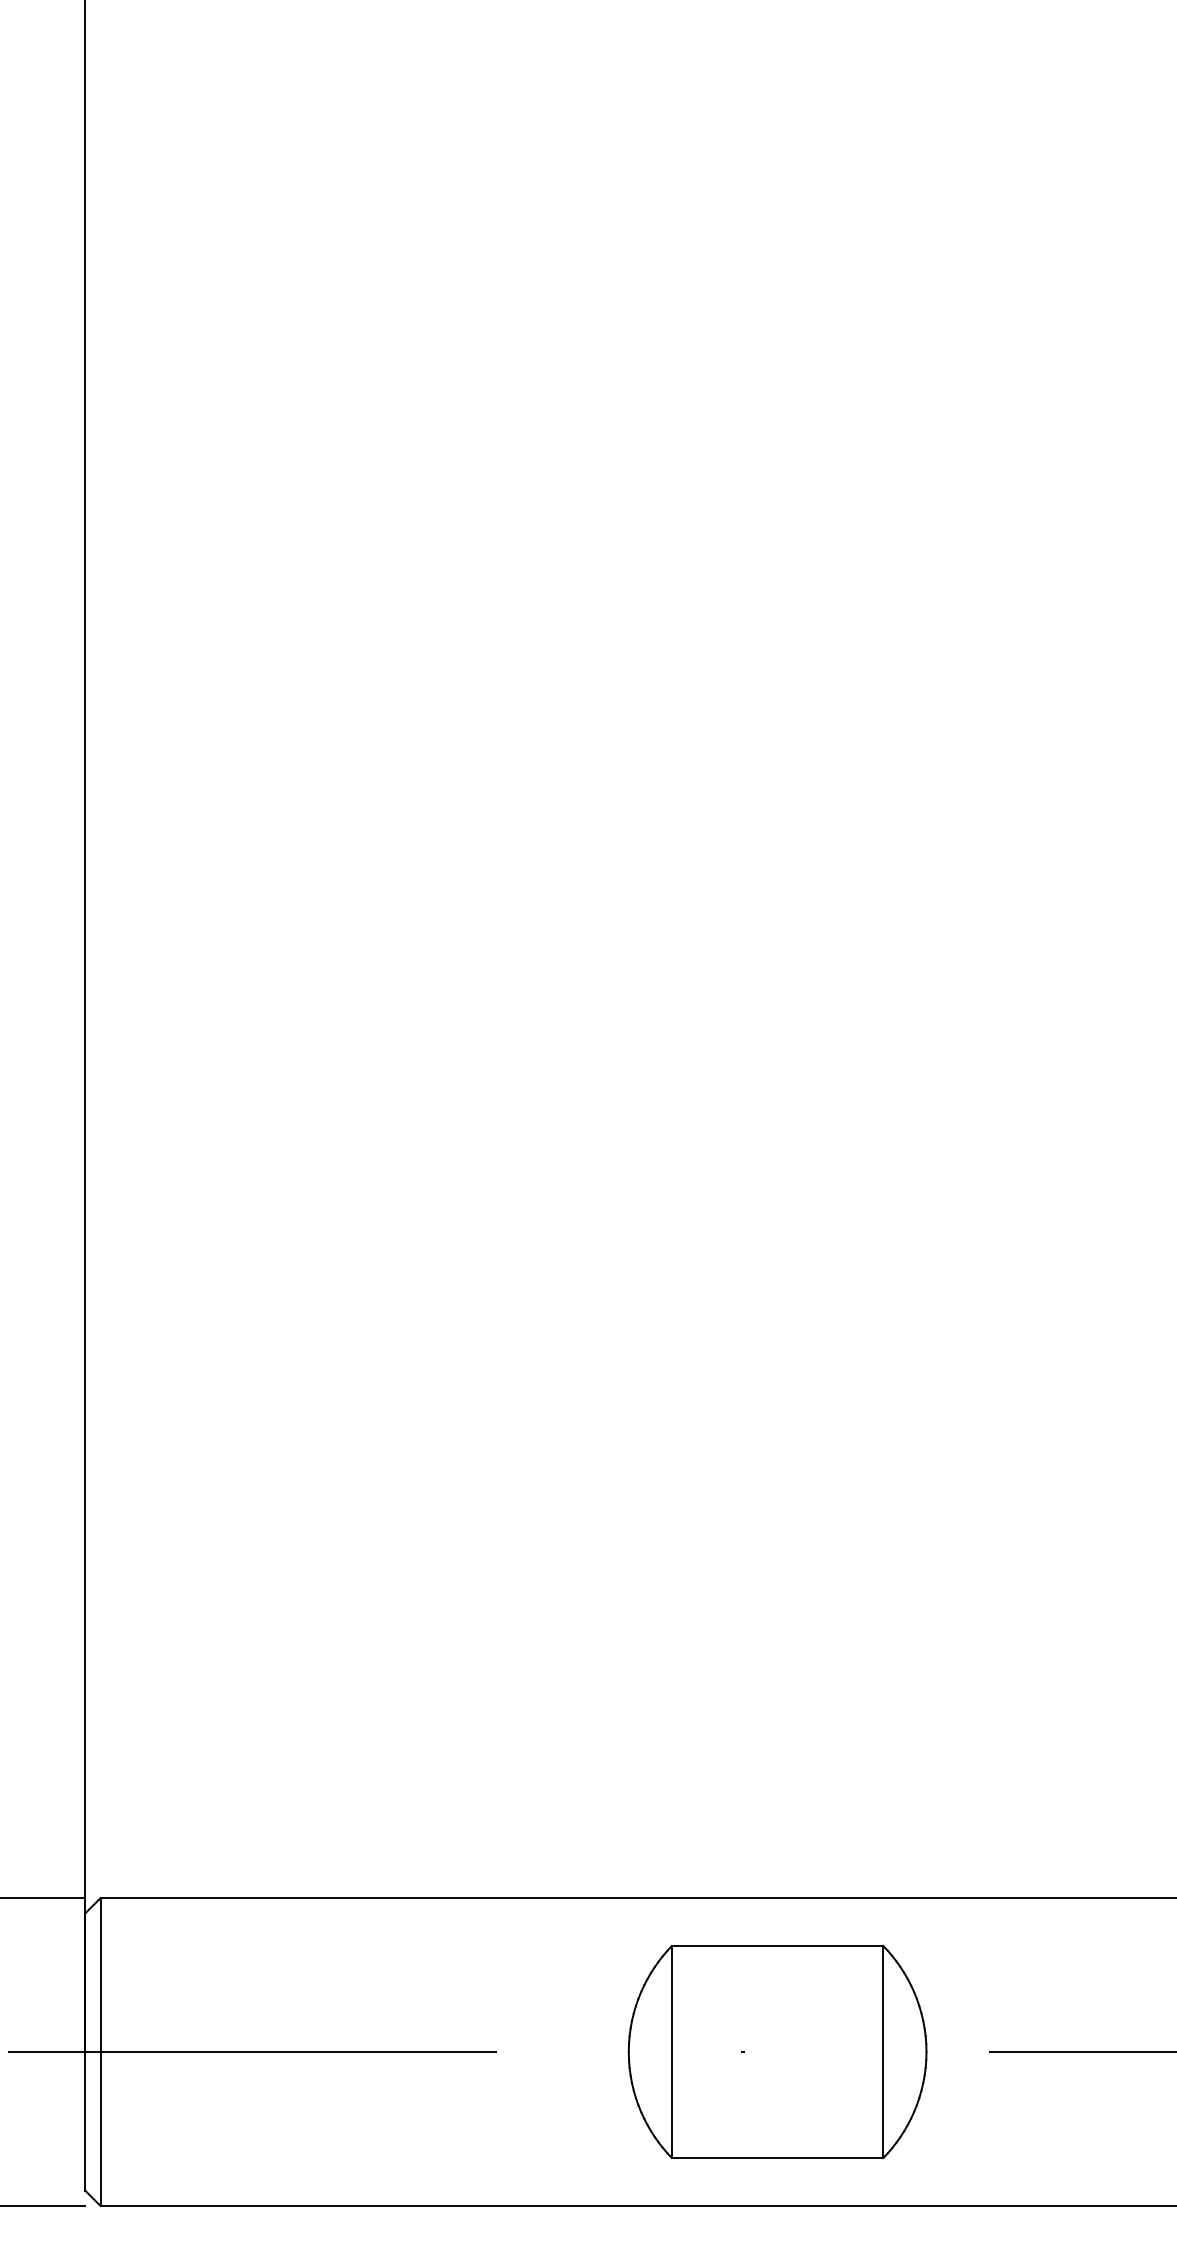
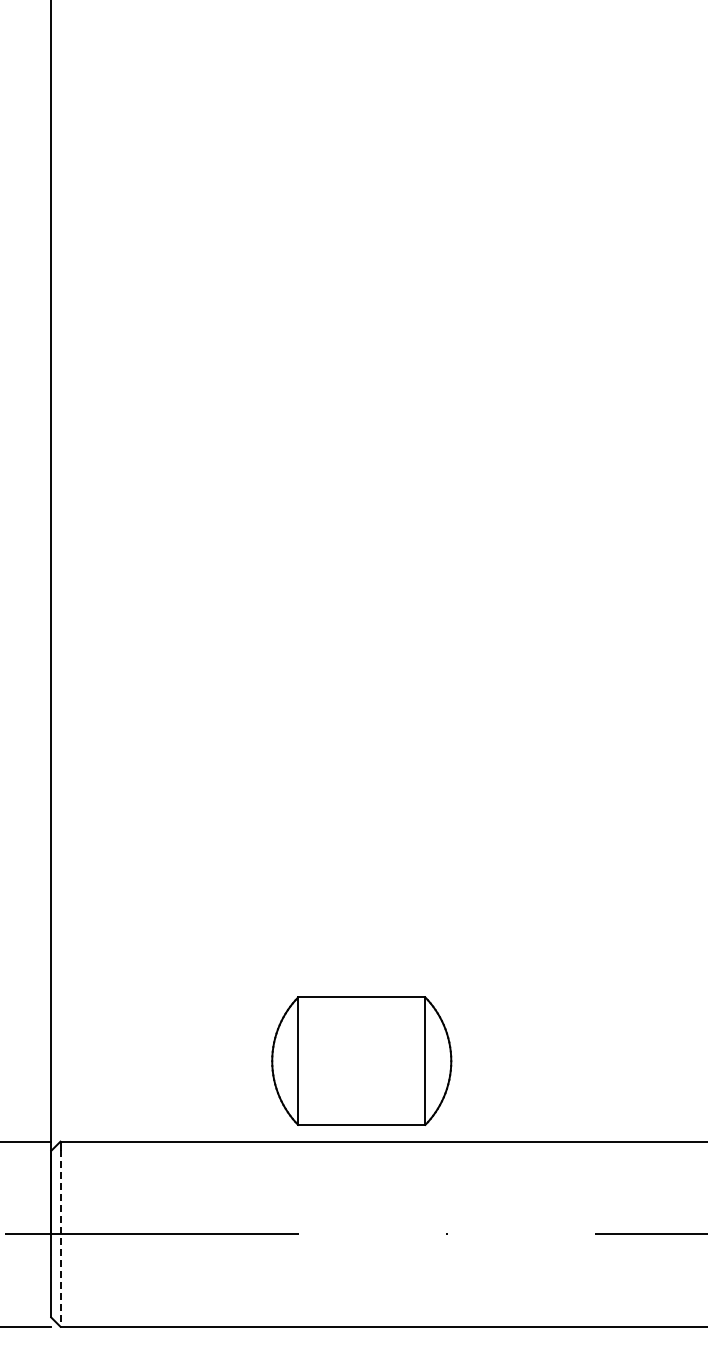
part: (777, 2050) -> (361, 1060), moved
line: (100, 2059) -> (60, 1238), solid -> dashed

